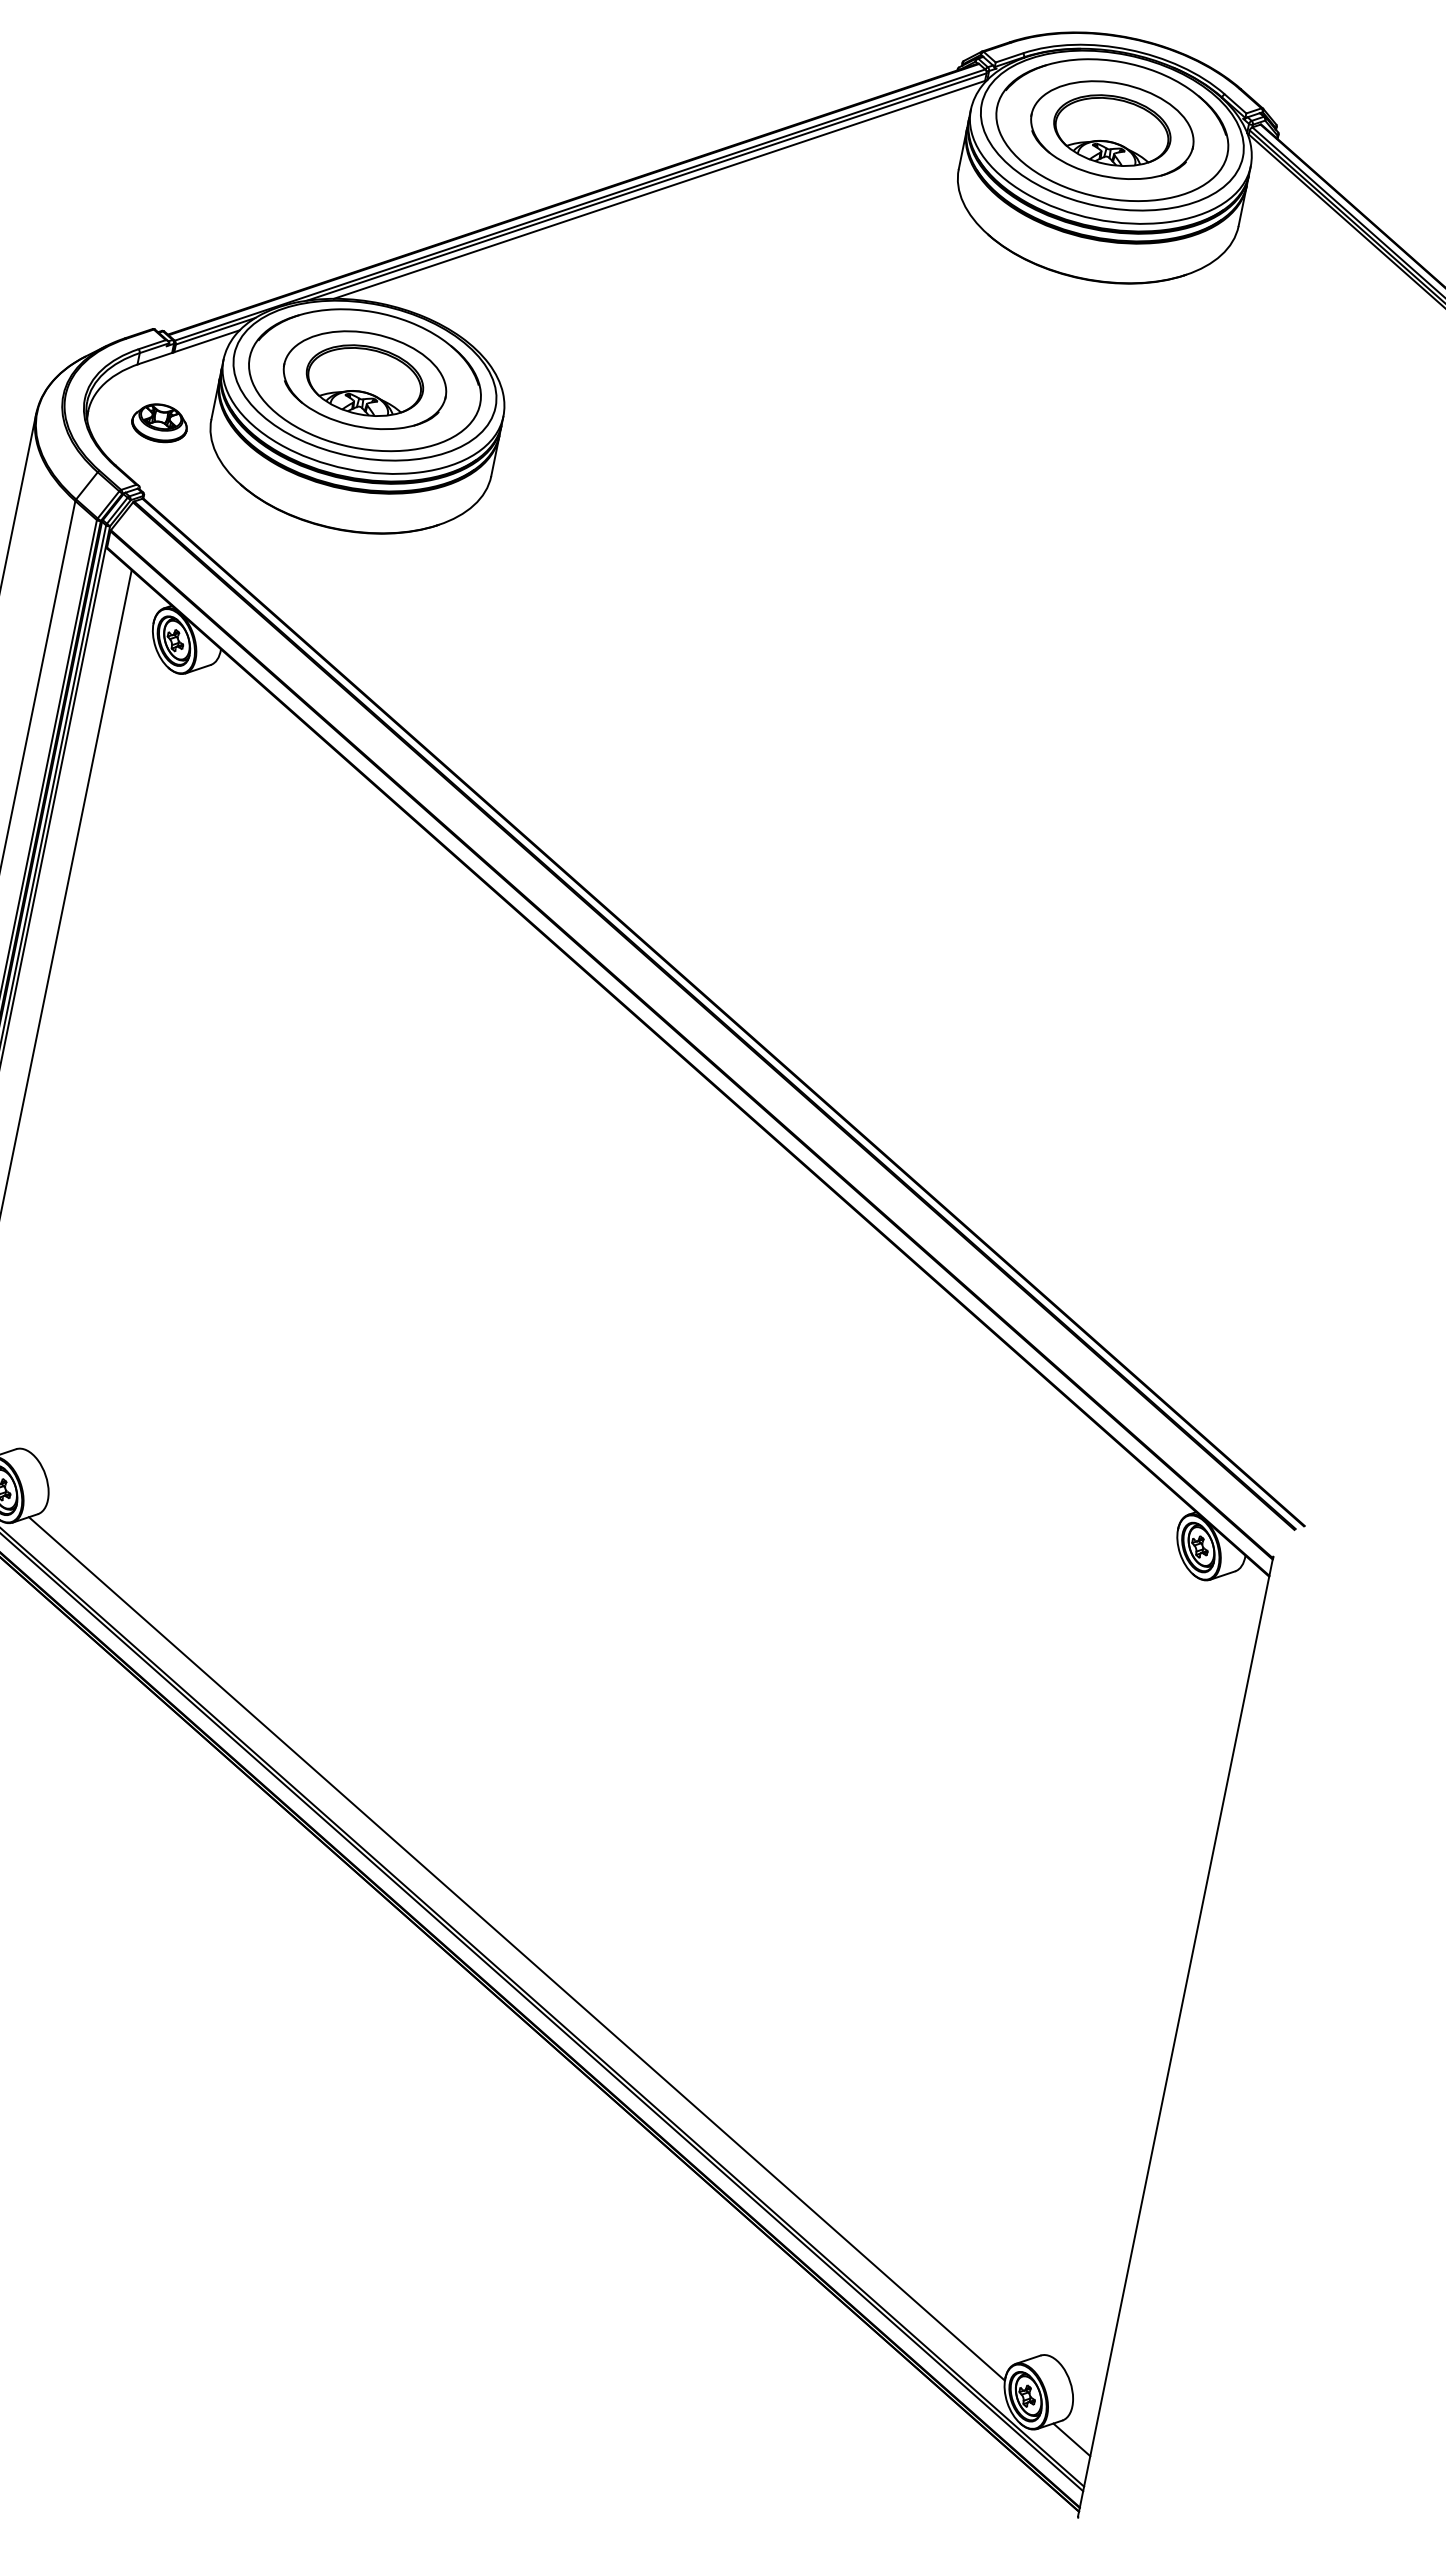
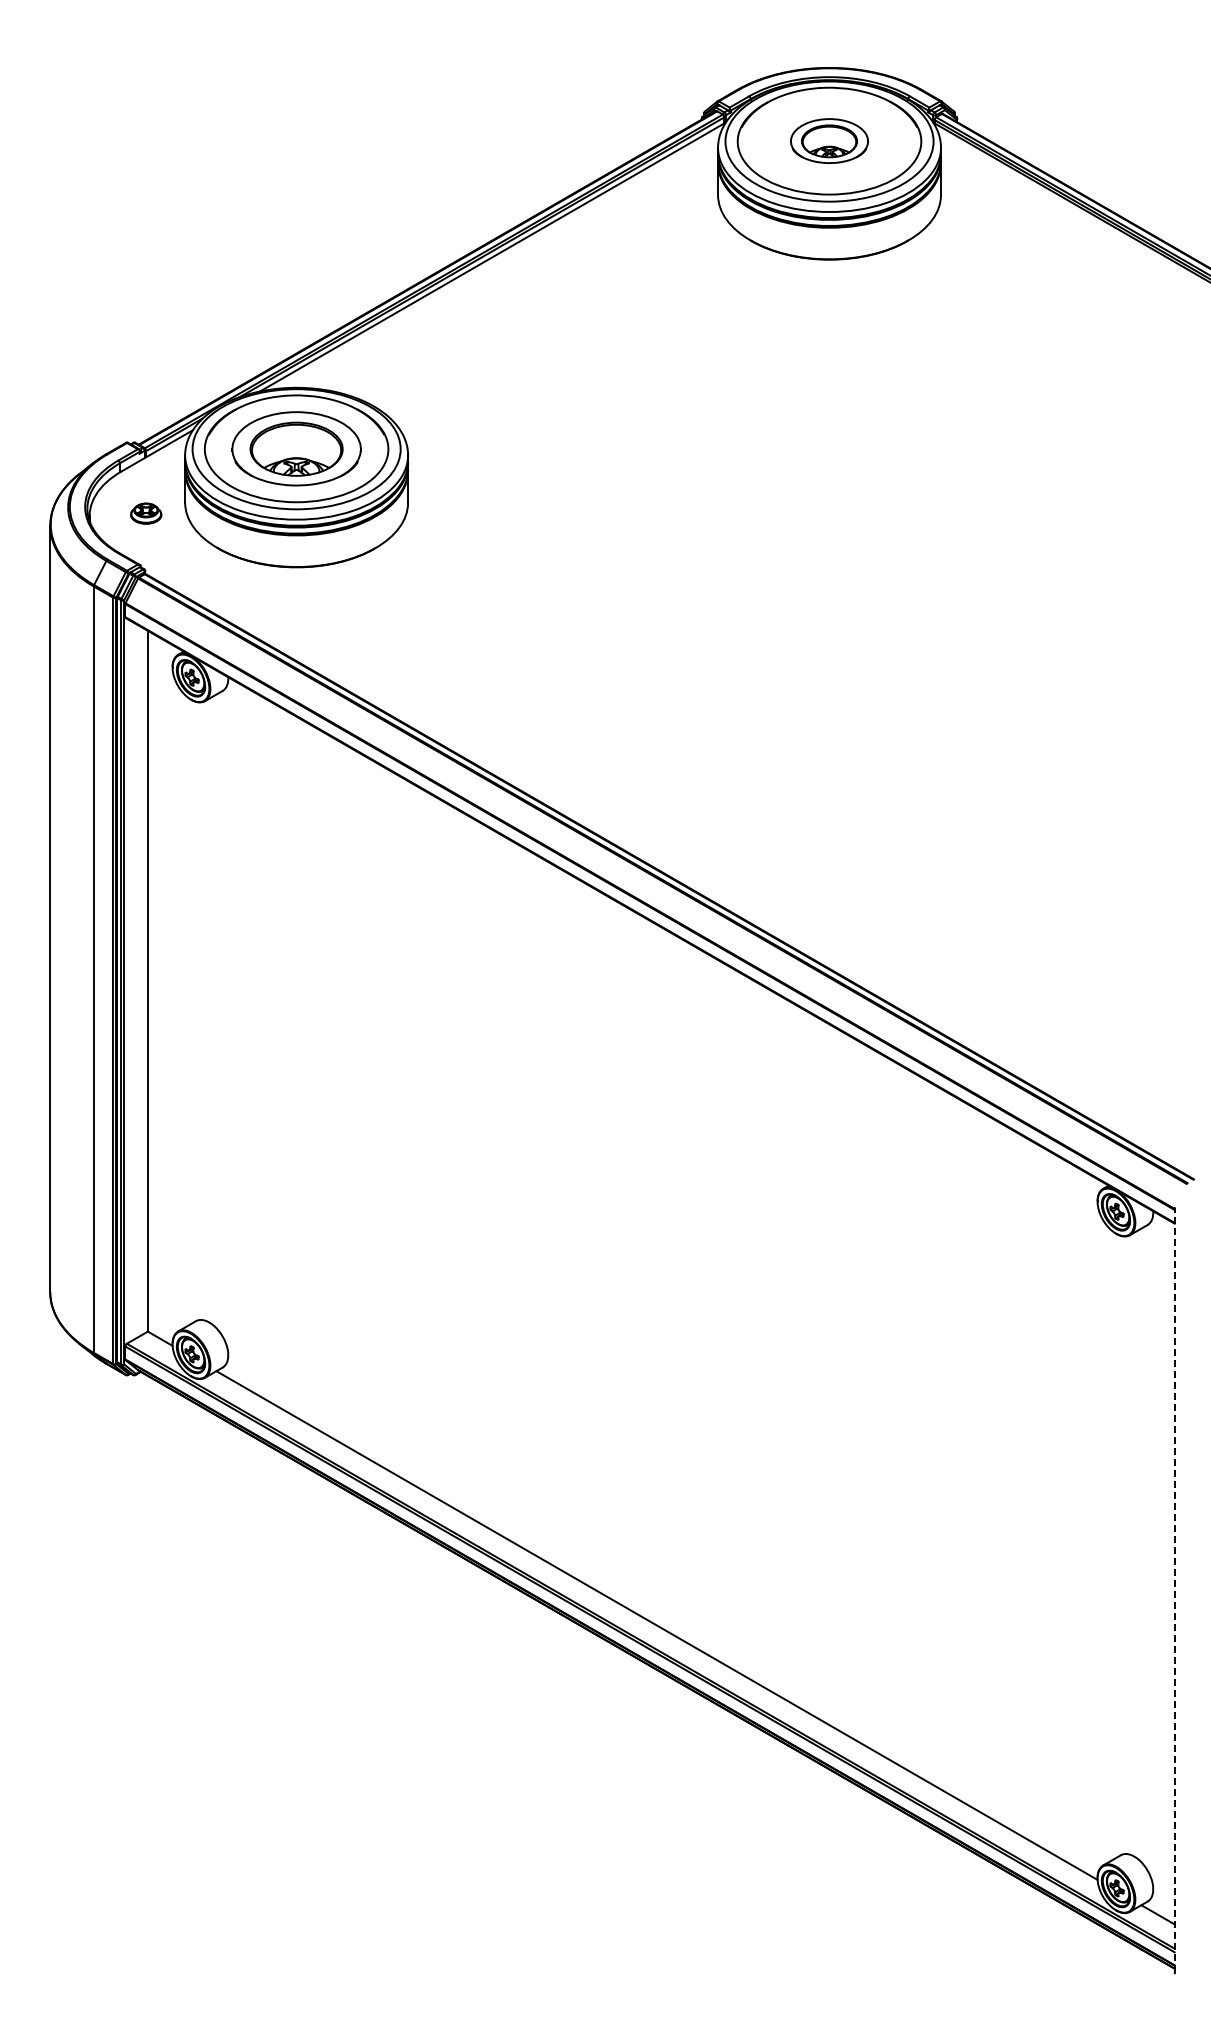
part: (1112, 129) -> (829, 140), size x0.6
part: (158, 422) -> (145, 513), size x0.7
line: (1175, 2035) -> (1174, 1589), solid -> dashed

